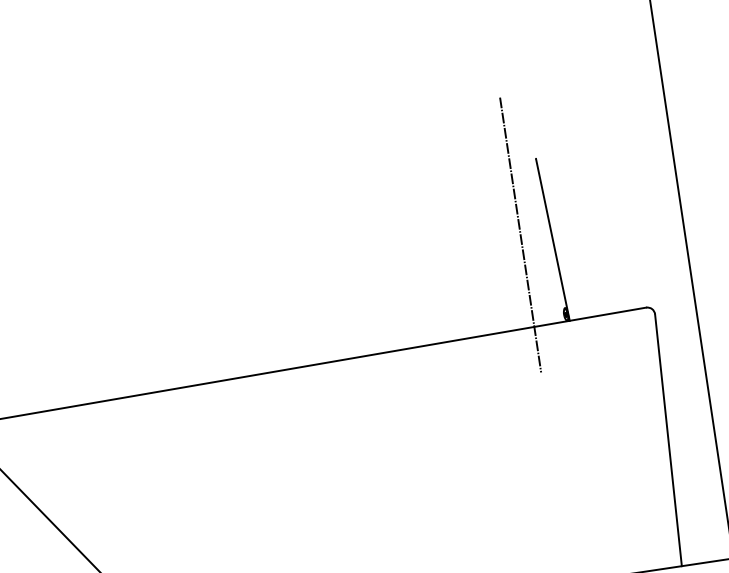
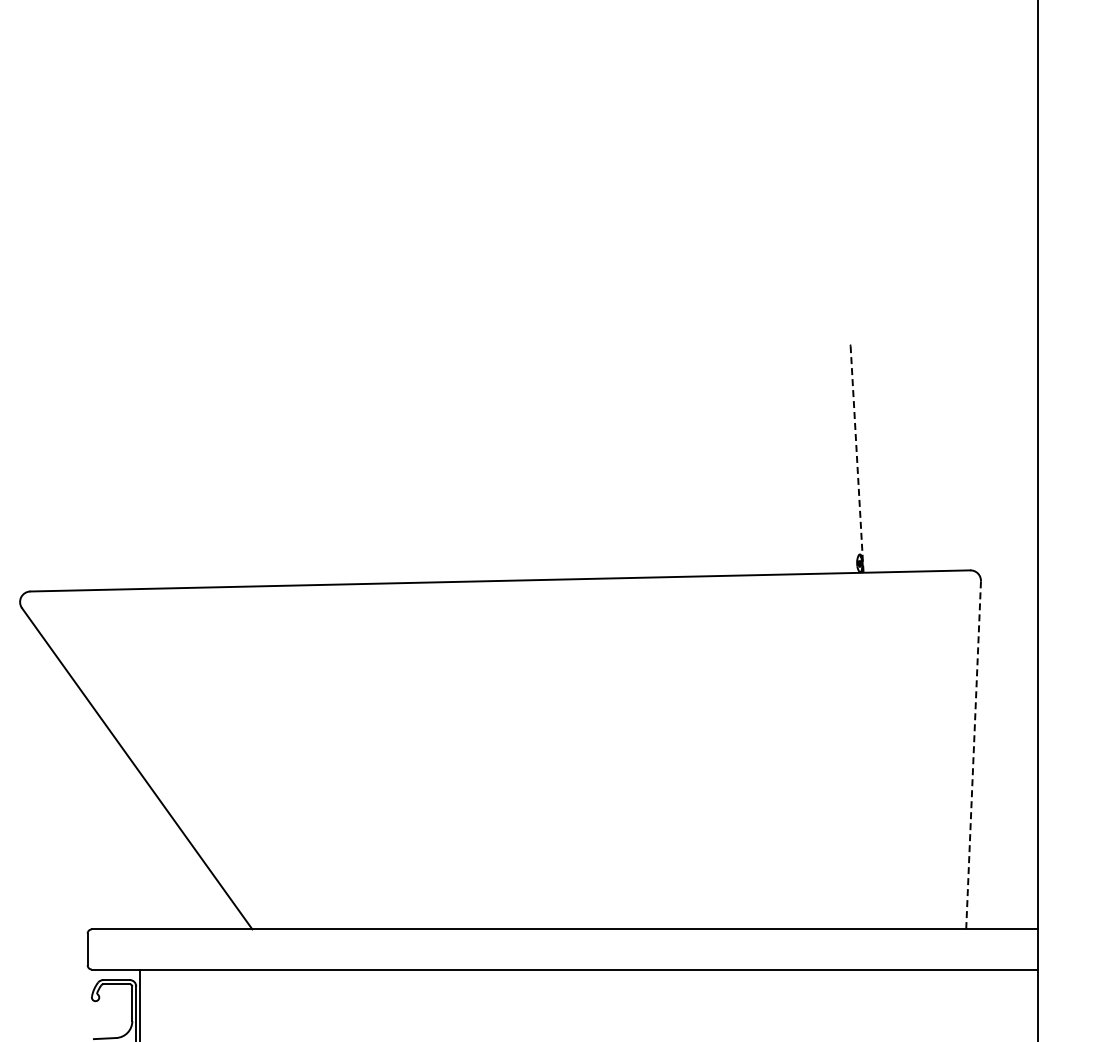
line: (520, 234) -> (814, 445), removed
line: (553, 240) -> (857, 459), solid -> dashed
line: (668, 440) -> (973, 755), solid -> dashed

